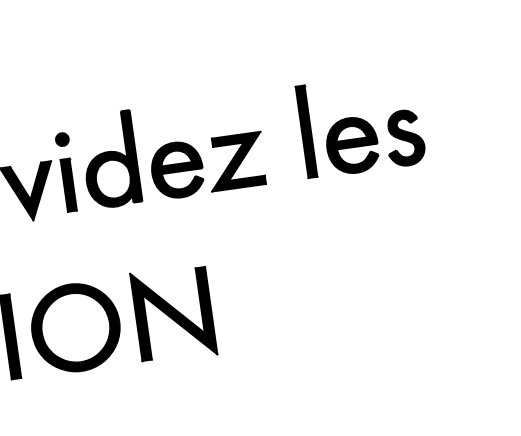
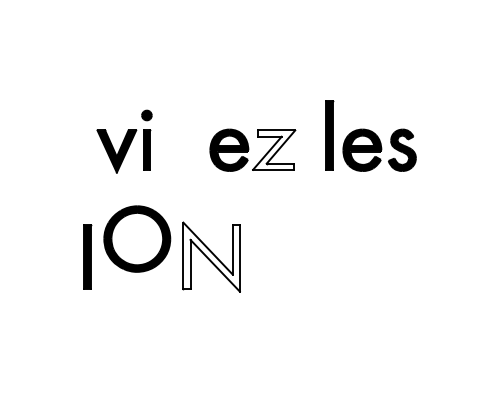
part: (108, 159) -> (179, 135), removed
fill: (236, 160) -> (274, 149), removed
fill: (173, 313) -> (211, 256), removed
part: (76, 326) -> (137, 238), moved

